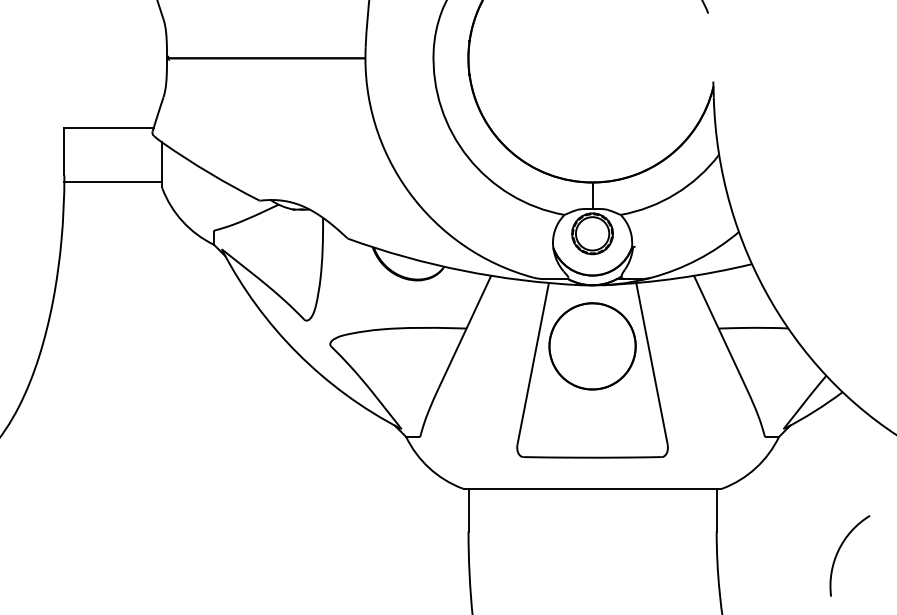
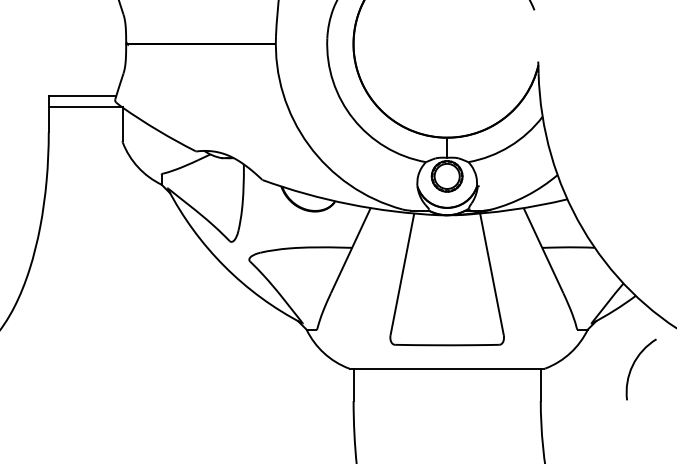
line: (113, 182) -> (85, 107), moved
part: (592, 346) -> (447, 261), removed
arc: (839, 551) -> (633, 366), moved

